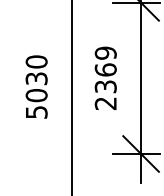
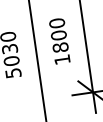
text: (105, 78) -> (59, 41), 2369 -> 1800

